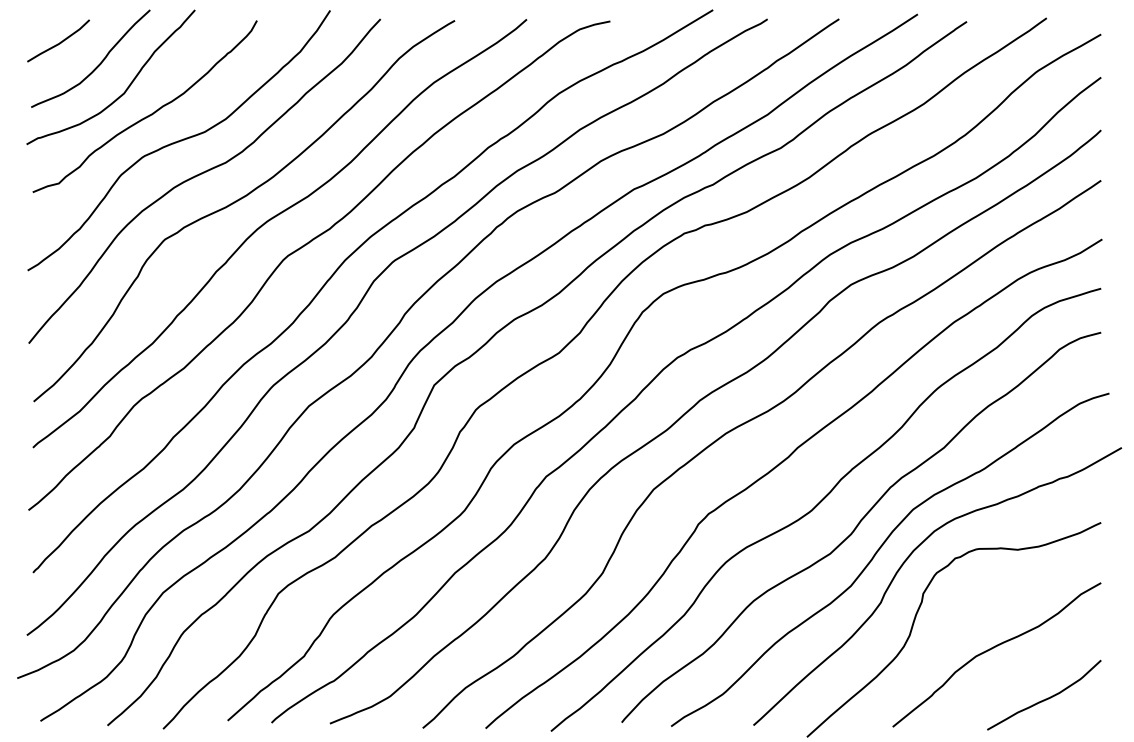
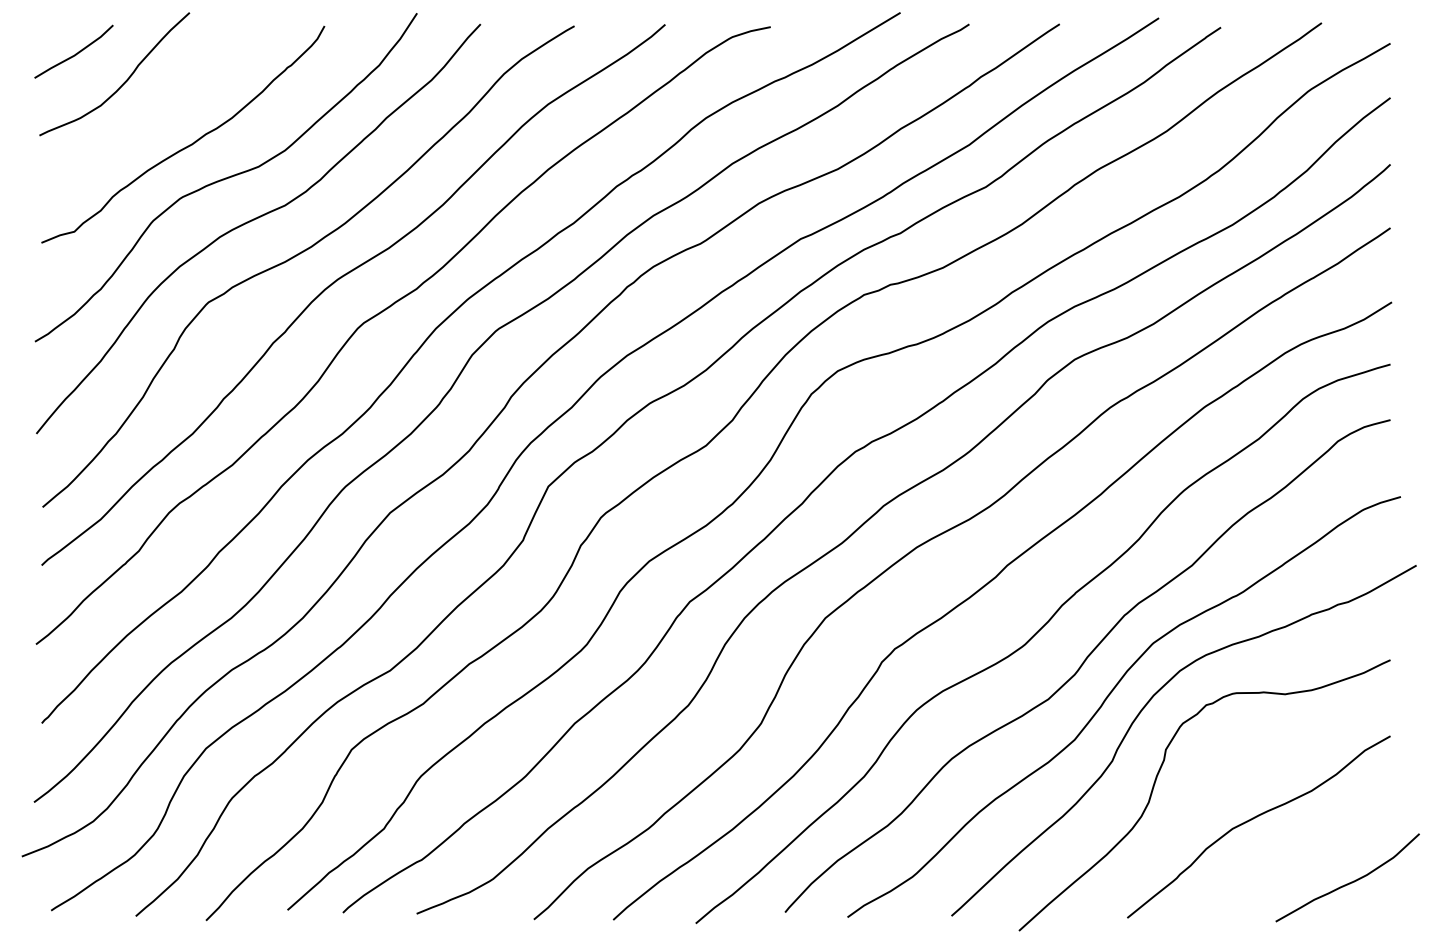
curve: (125, 89) -> (158, 113), removed
curve: (1045, 698) -> (1349, 882), moved

